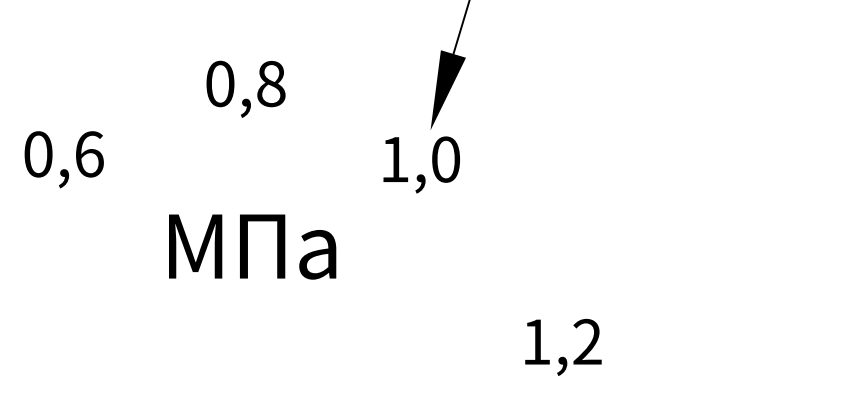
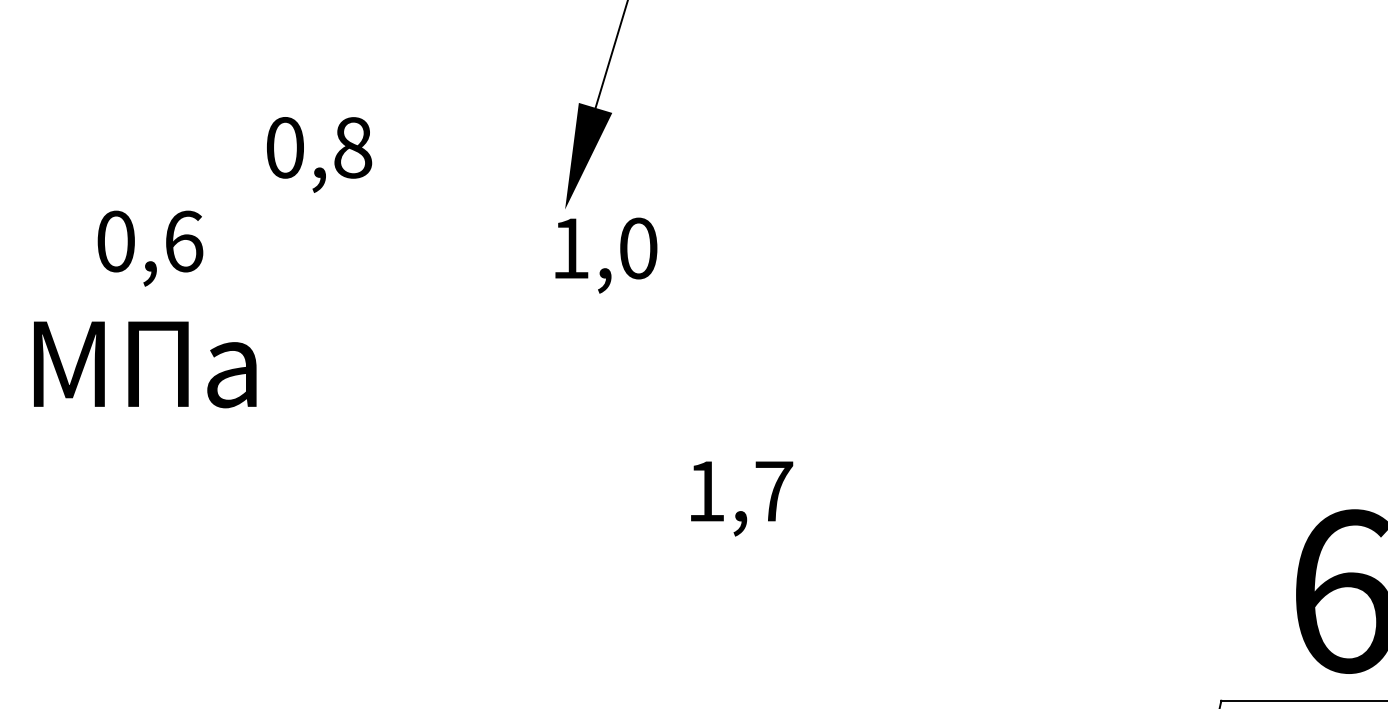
text: (64, 159) -> (150, 248), moved
text: (421, 164) -> (606, 255), moved
text: (252, 246) -> (145, 364), moved
text: (587, 341) -> (774, 490), 1,2 -> 1,7

